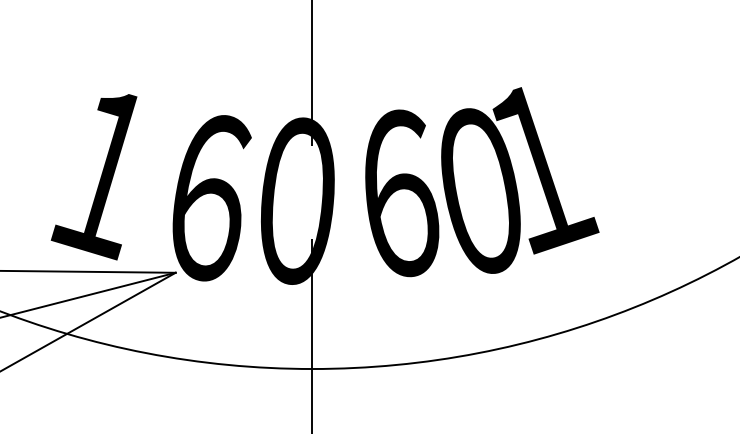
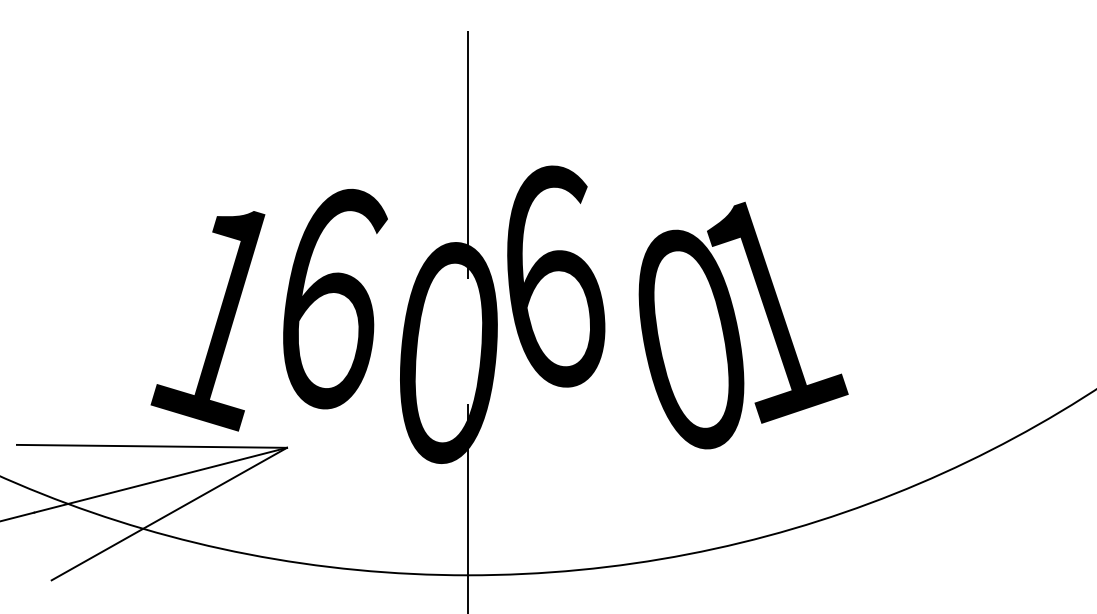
text: (93, 177) -> (207, 321), moved
text: (402, 193) -> (556, 276), moved
text: (212, 197) -> (335, 298), moved

